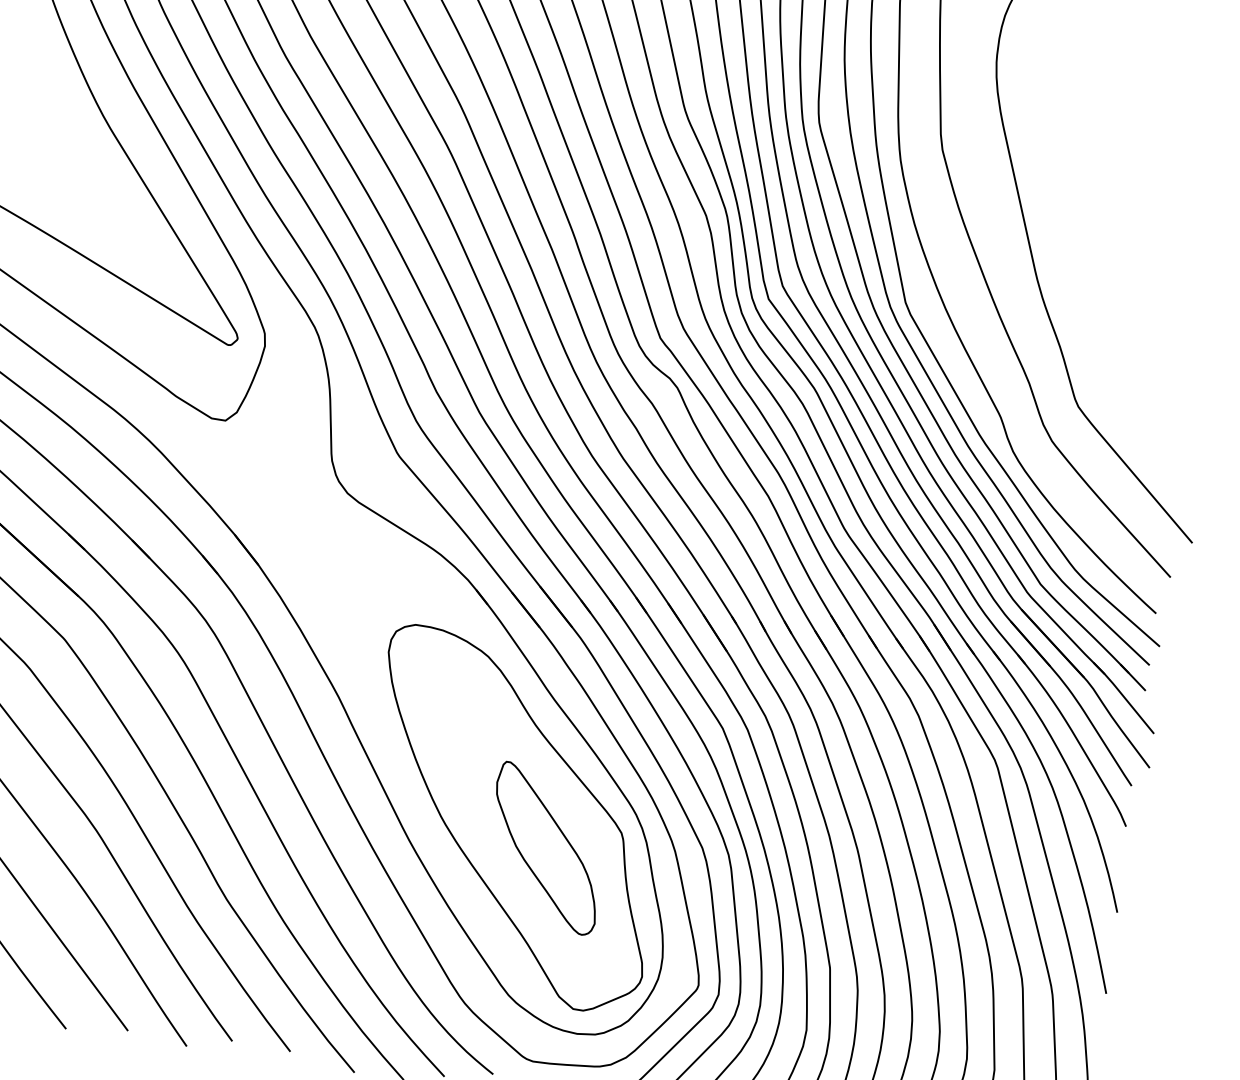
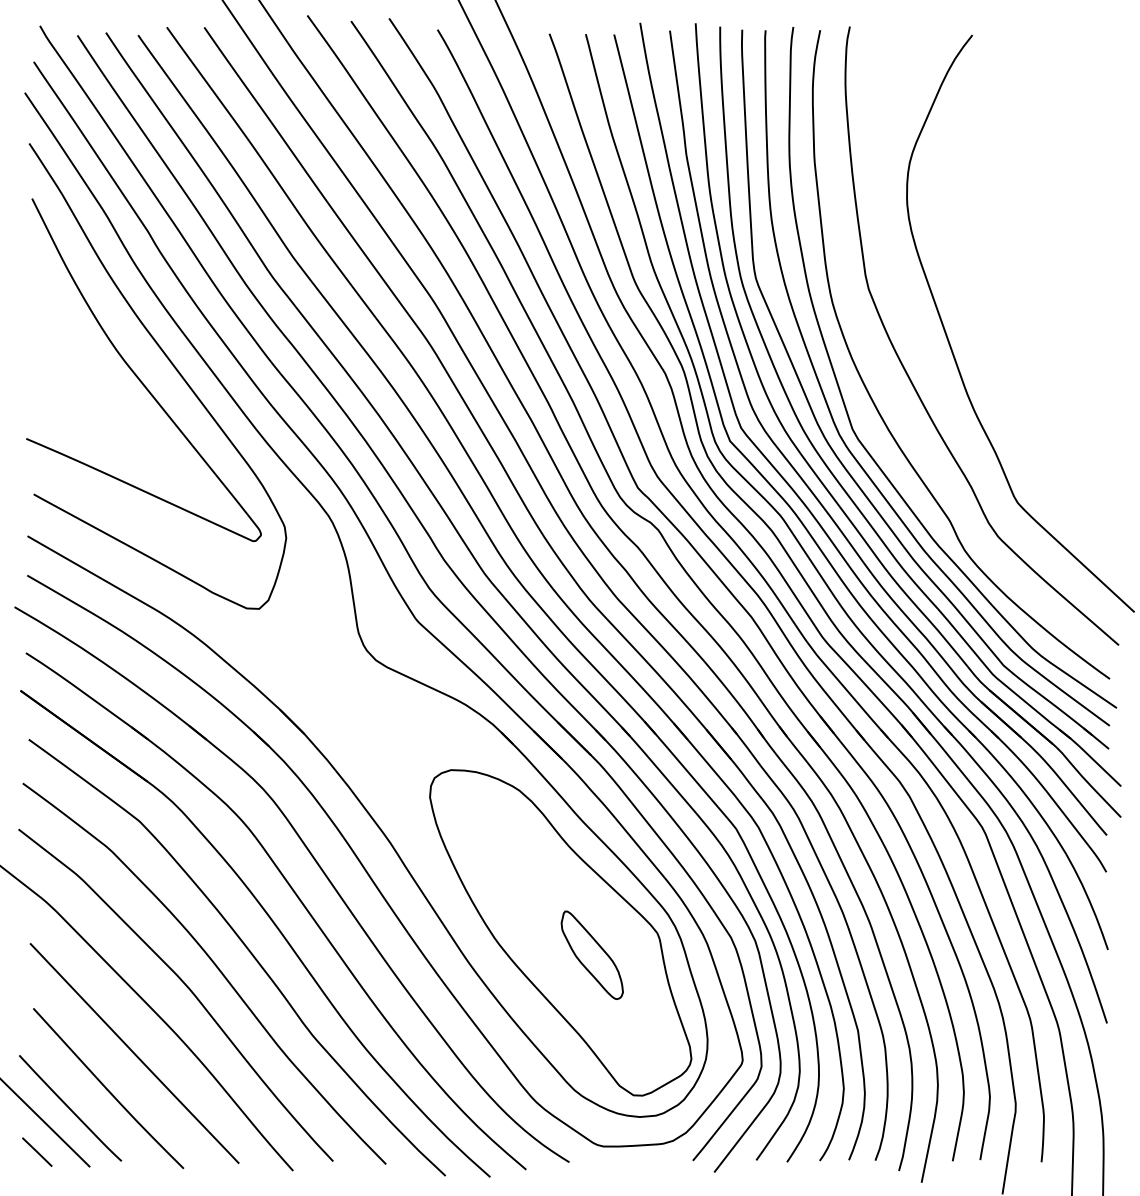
part: (546, 848) -> (592, 955), size x0.6

